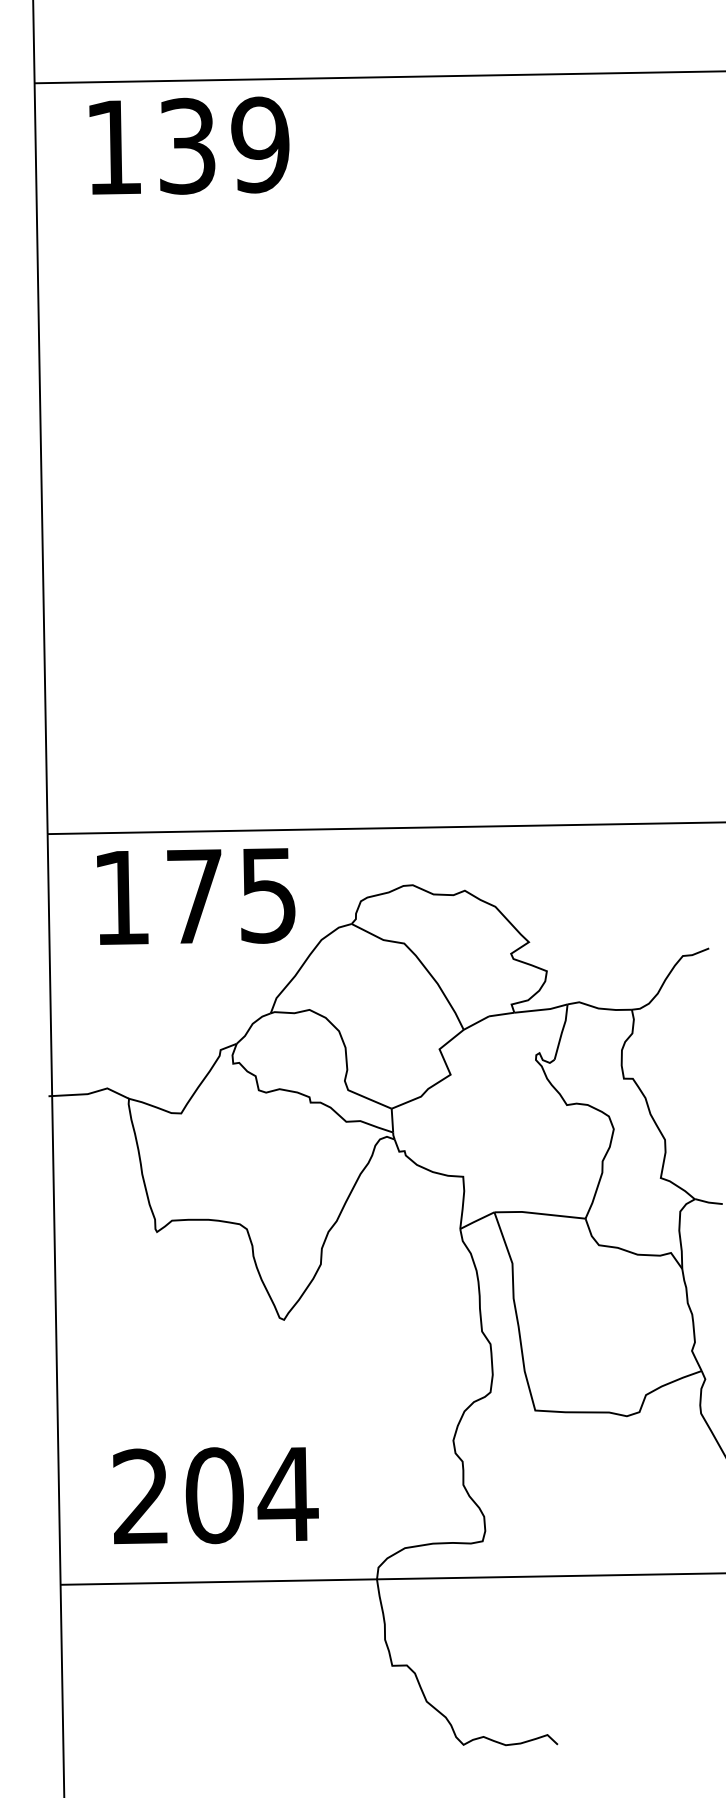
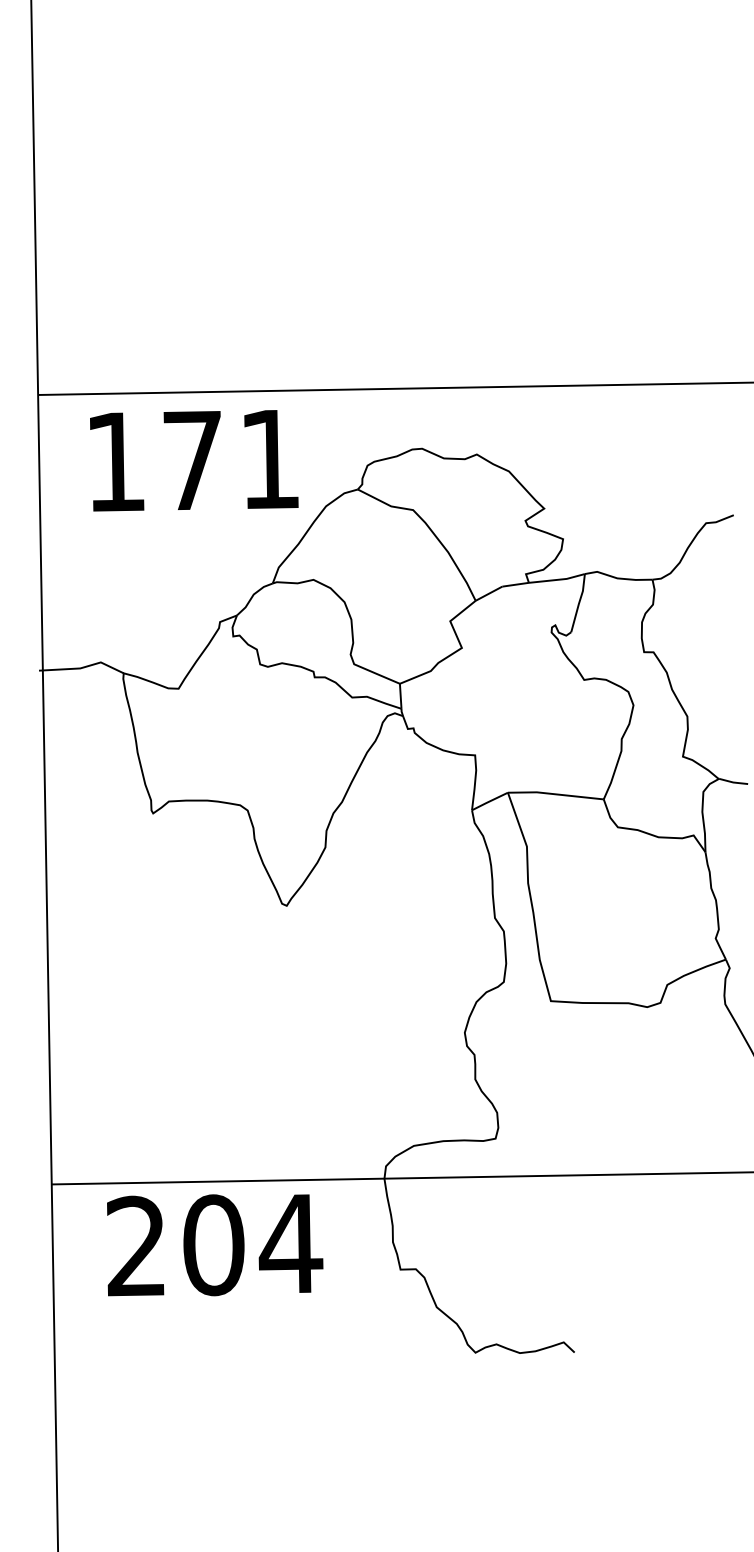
text: (268, 895) -> (270, 459), 175 -> 171
text: (215, 1495) -> (214, 1245), moved

